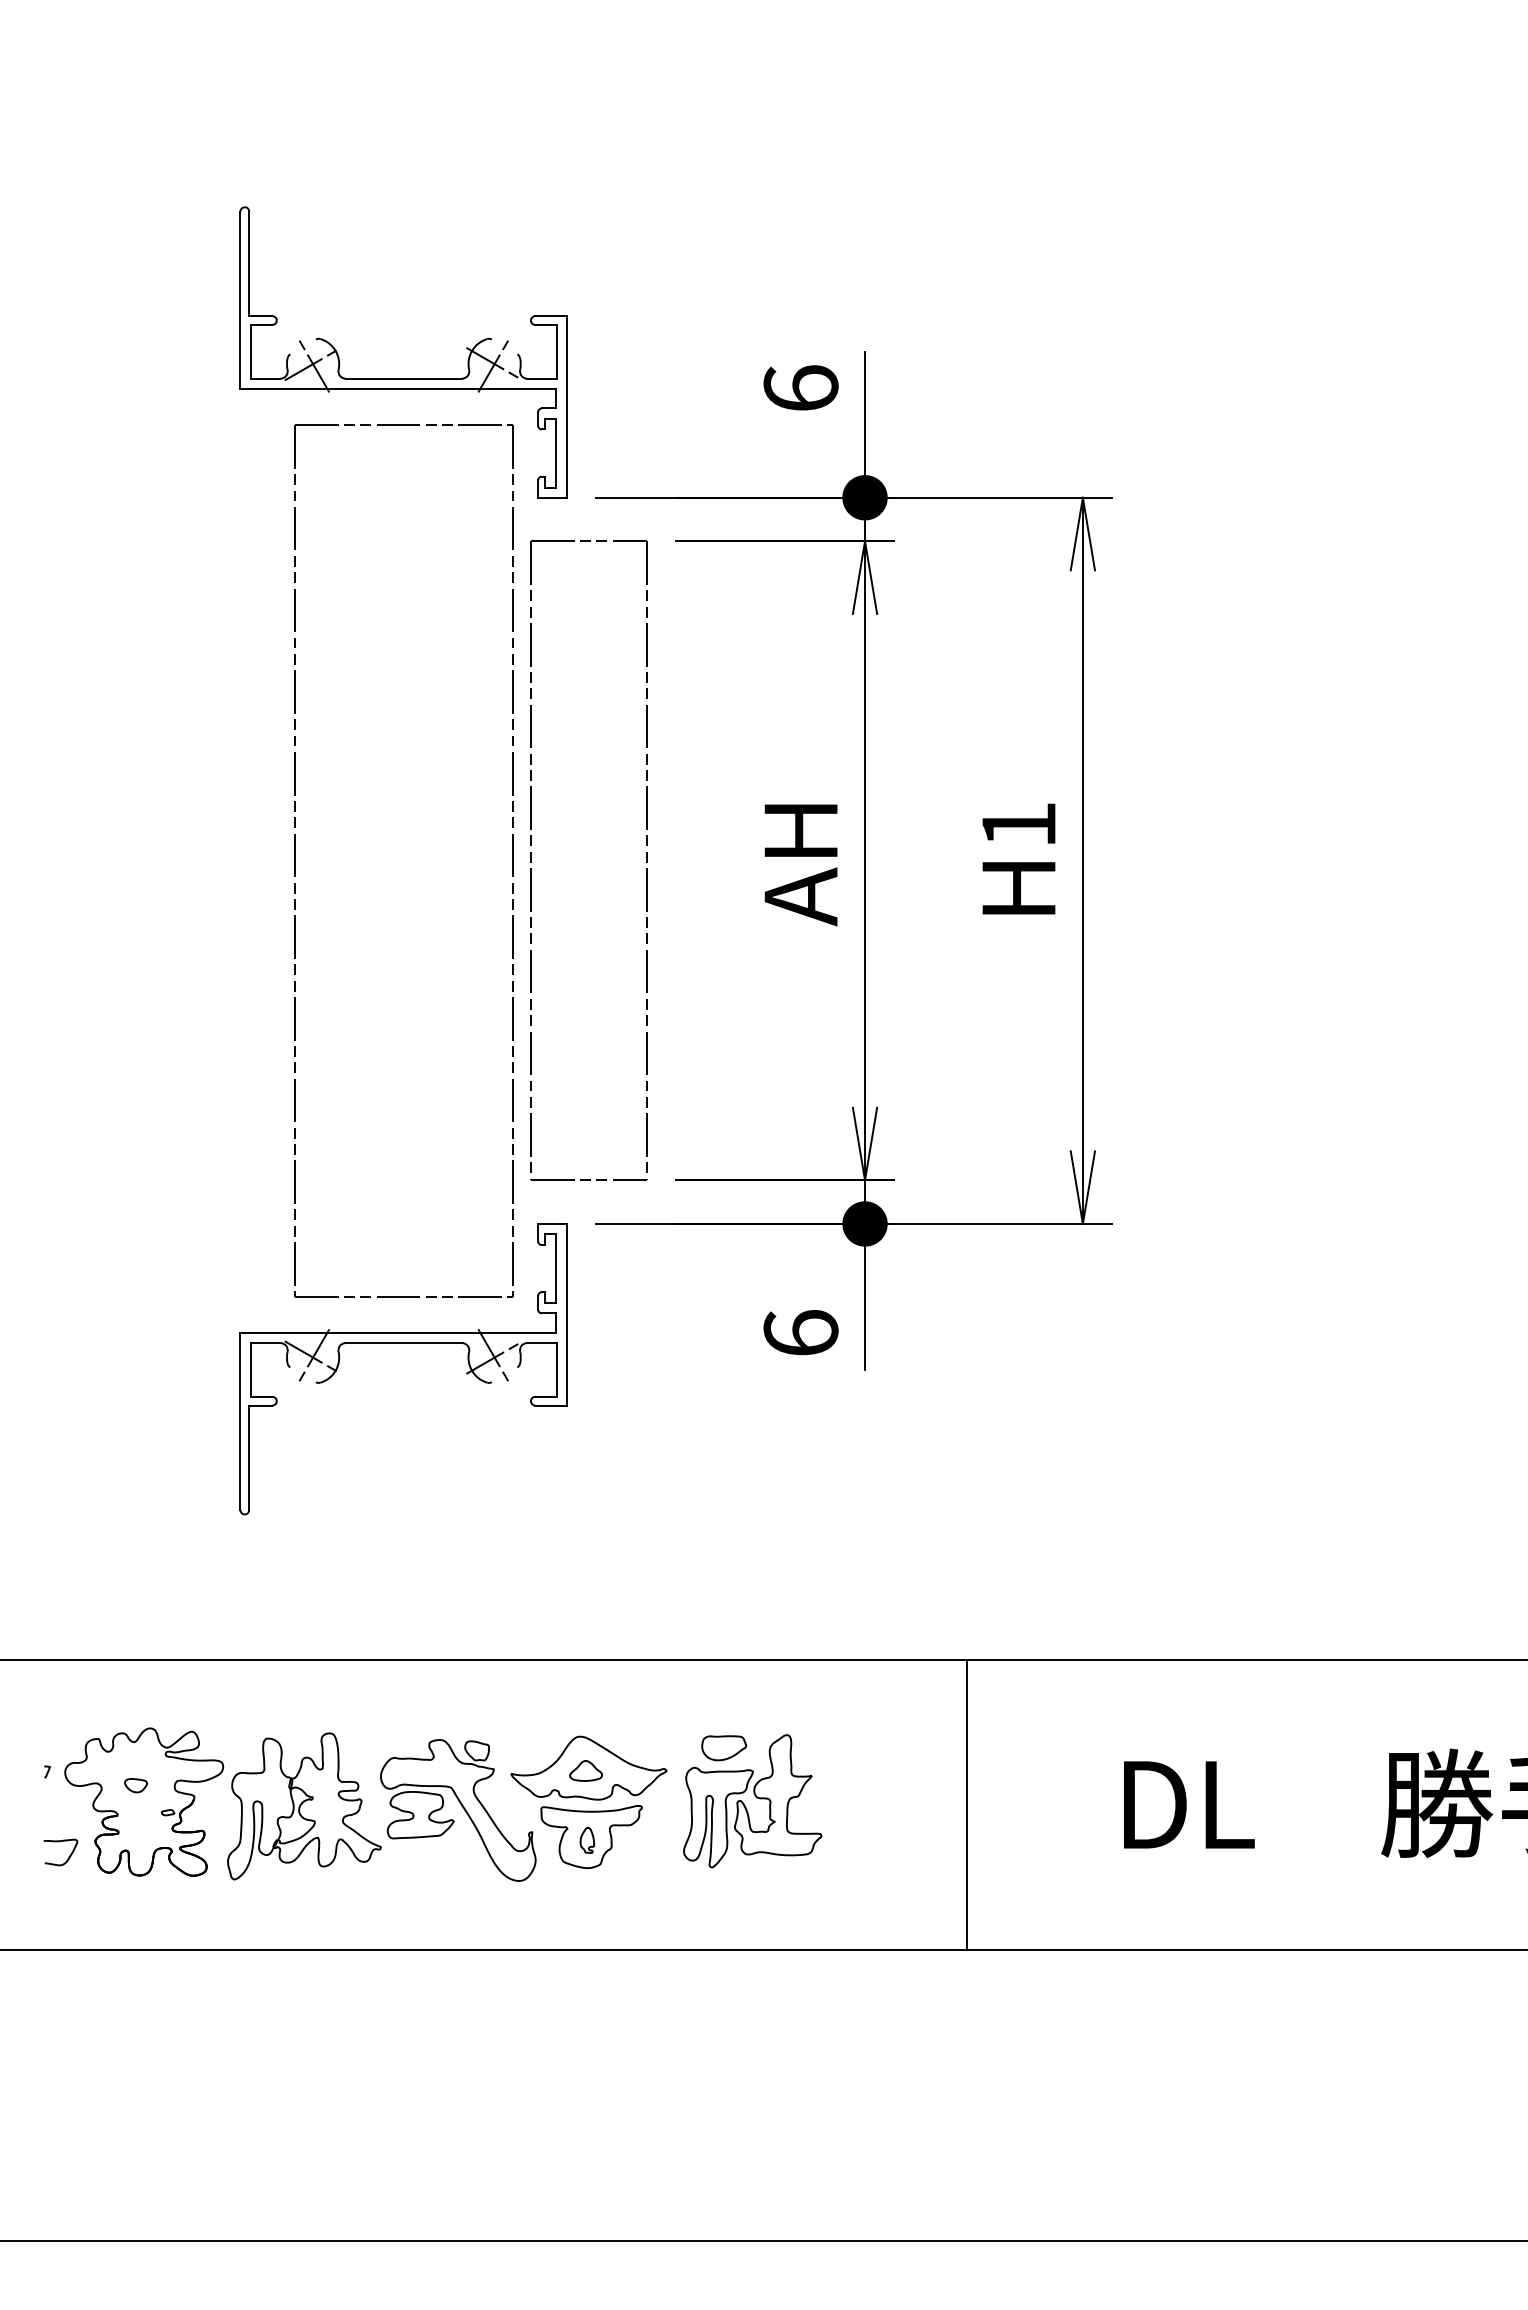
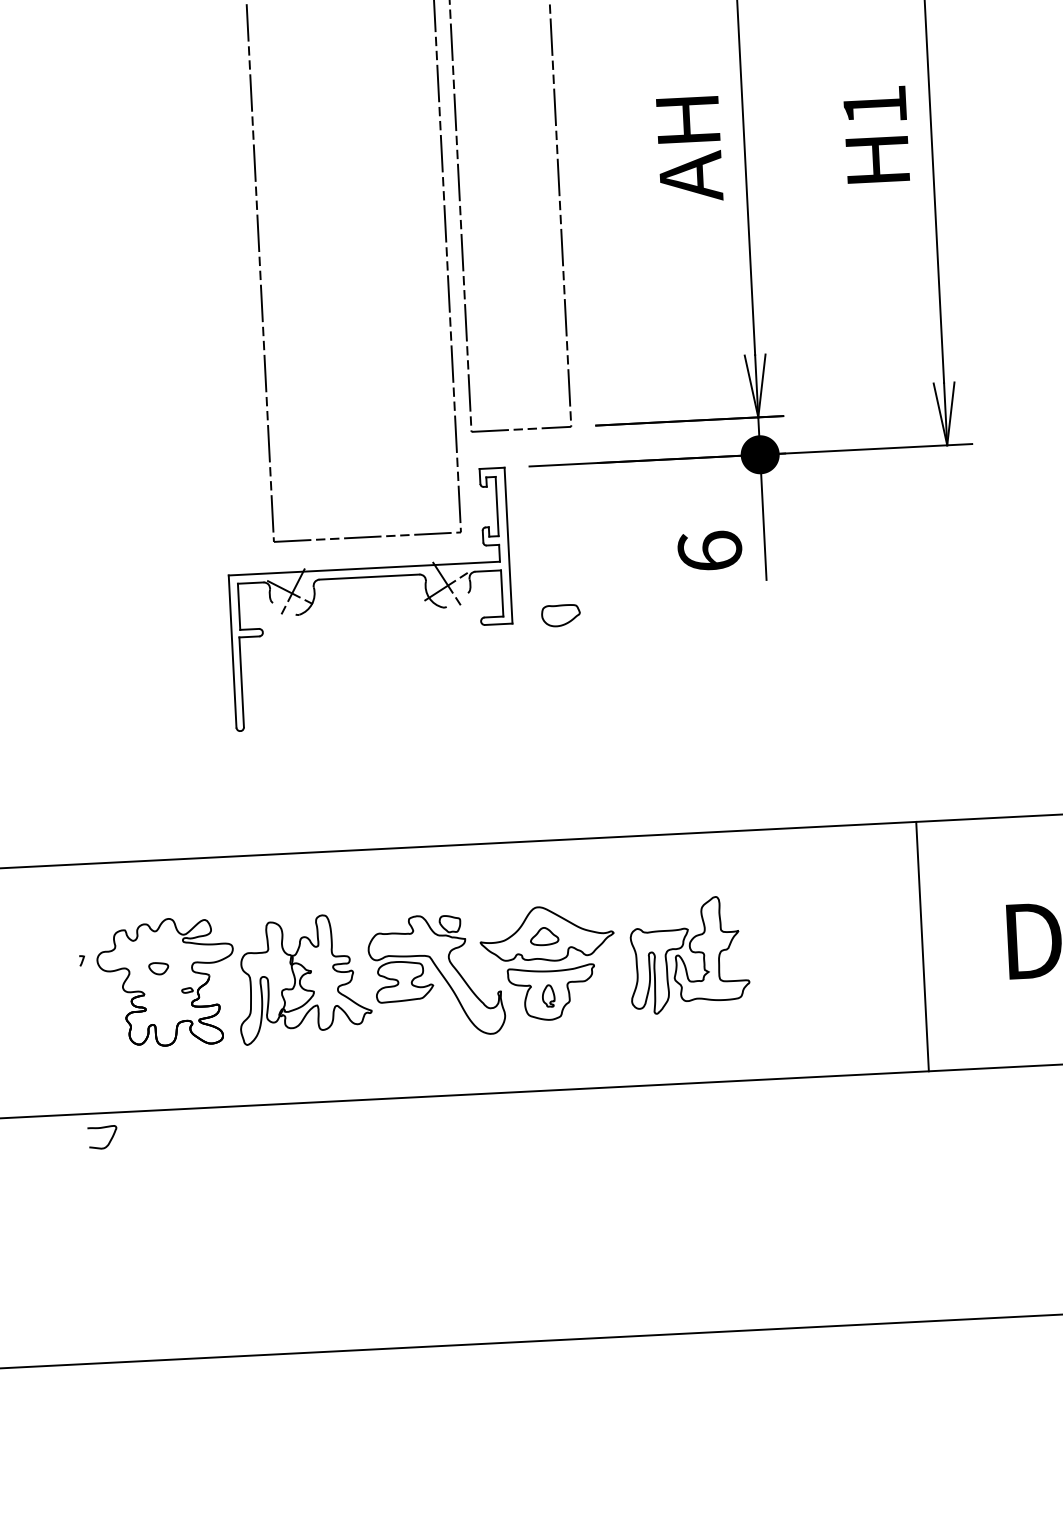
part: (723, 1748) -> (560, 615), moved
line: (966, 1804) -> (922, 946), moved
curve: (67, 1858) -> (108, 1142), moved

